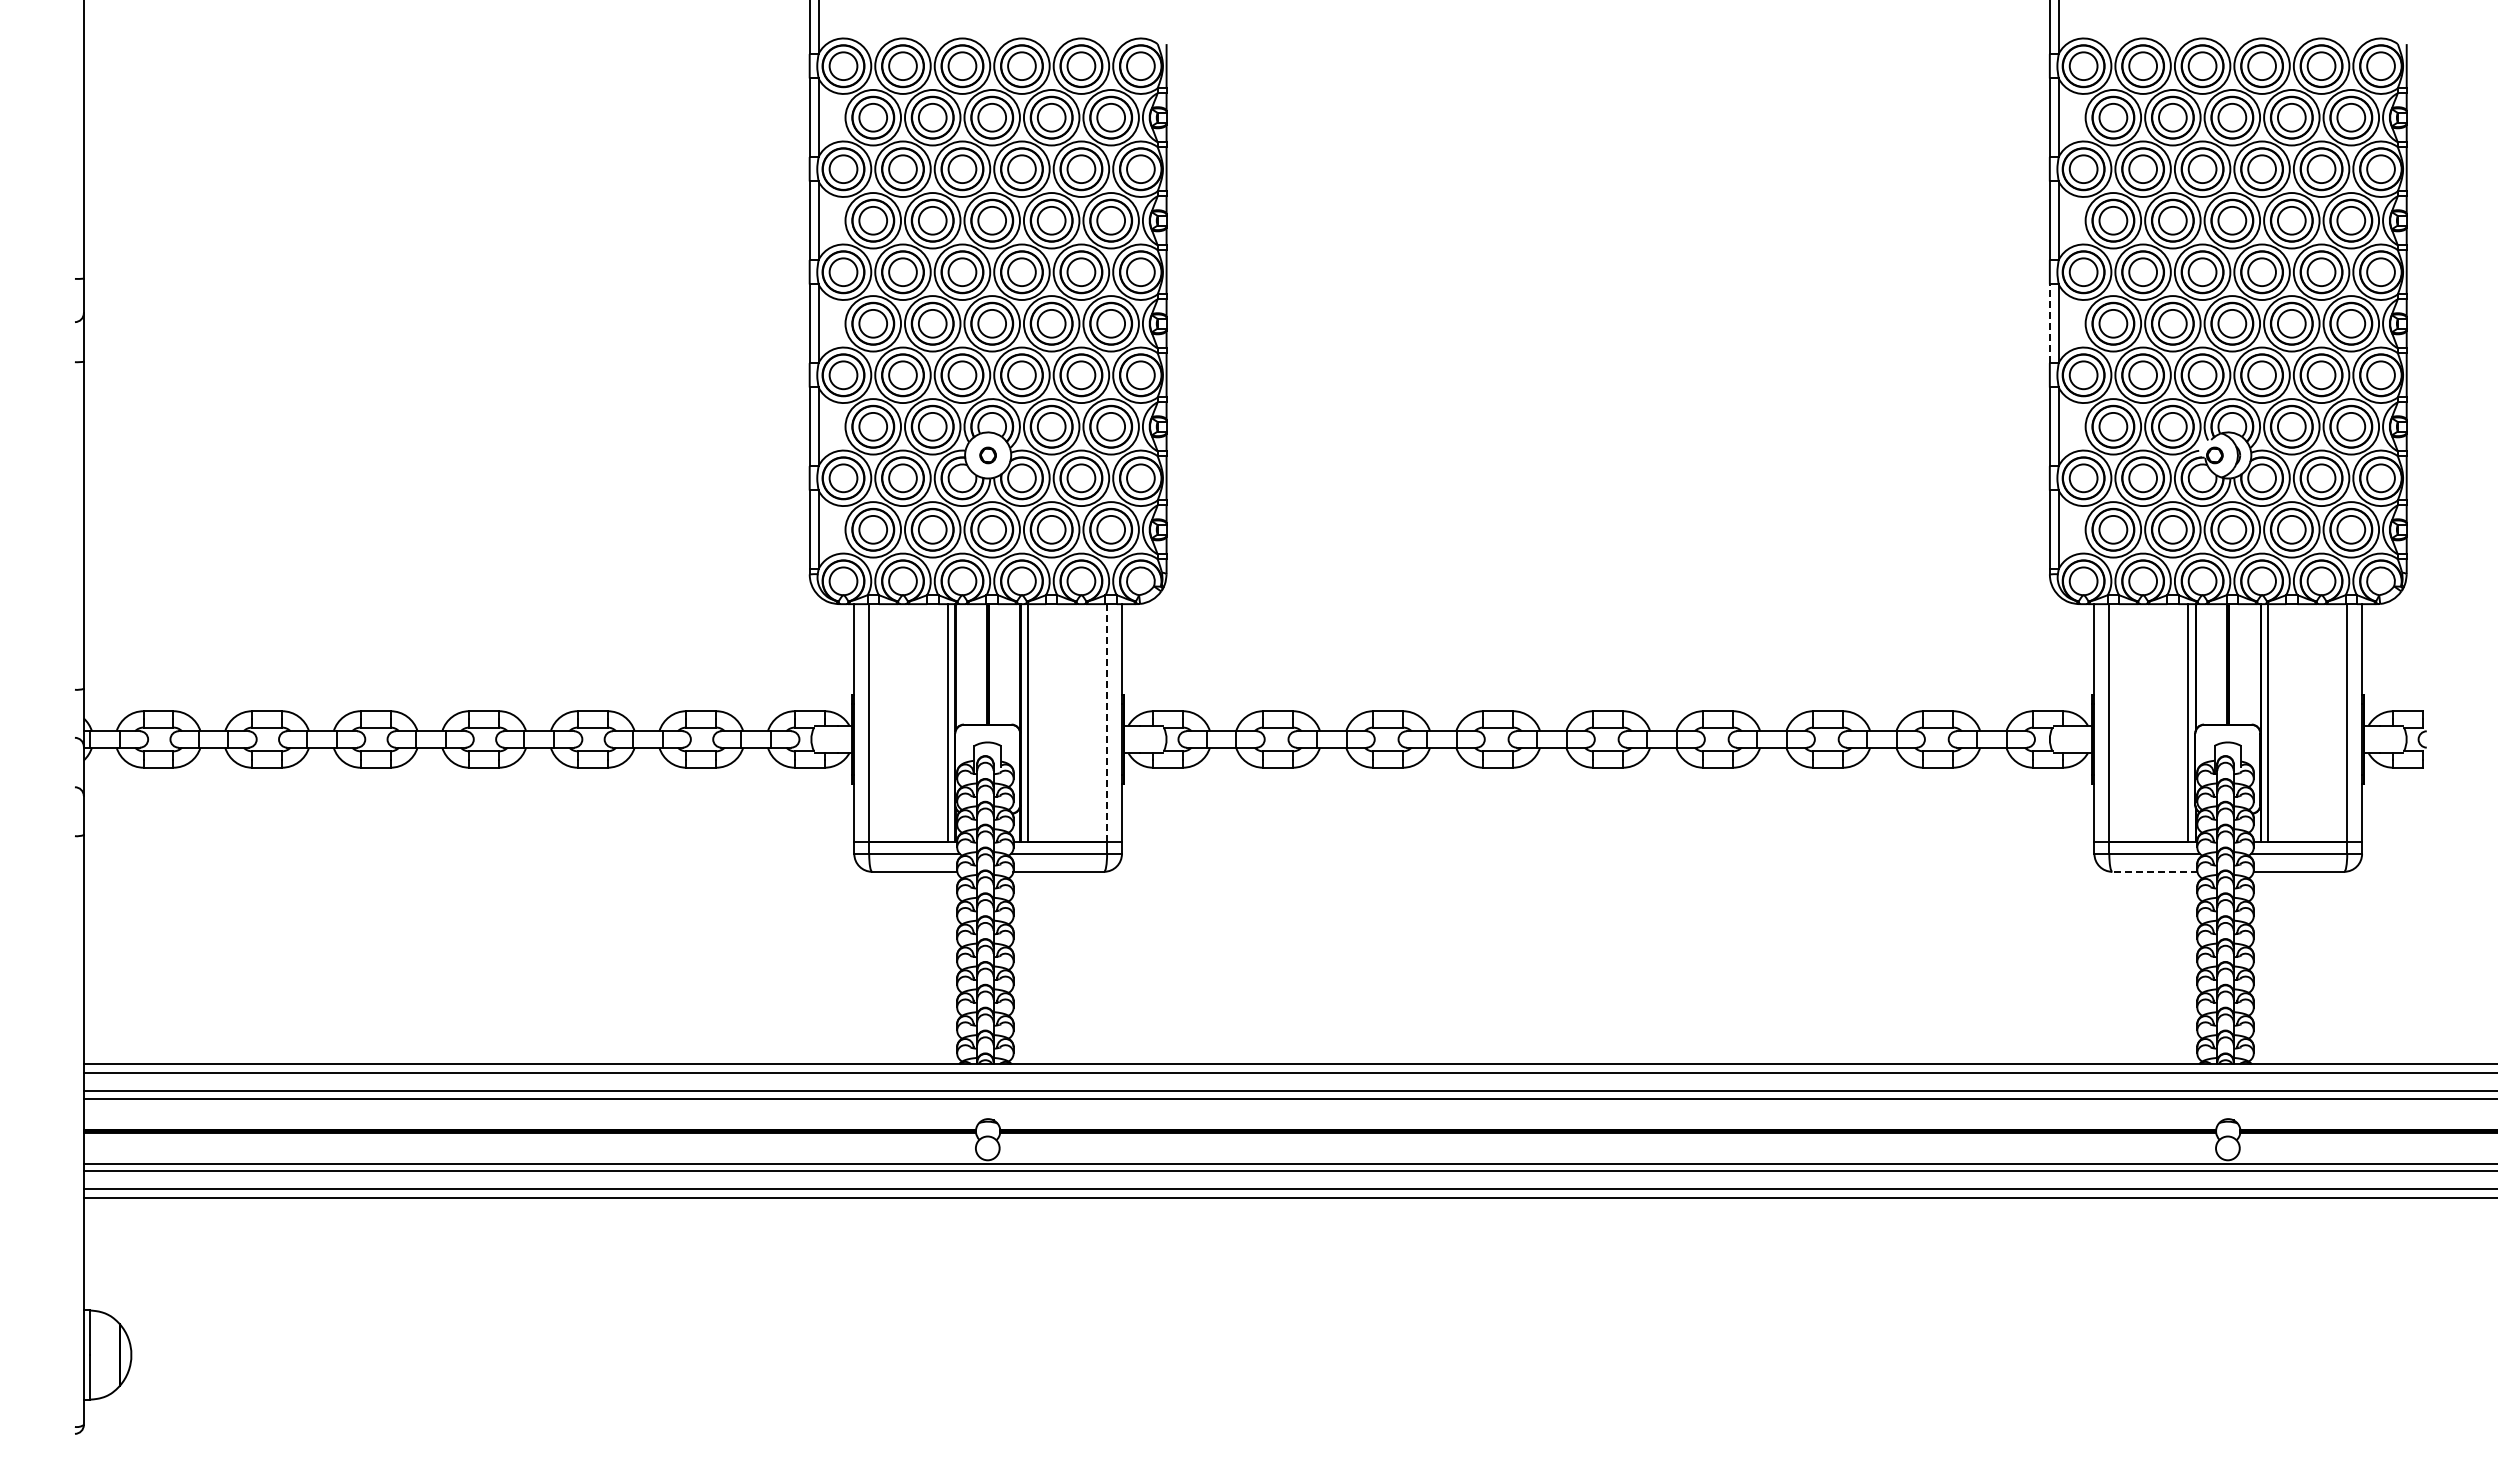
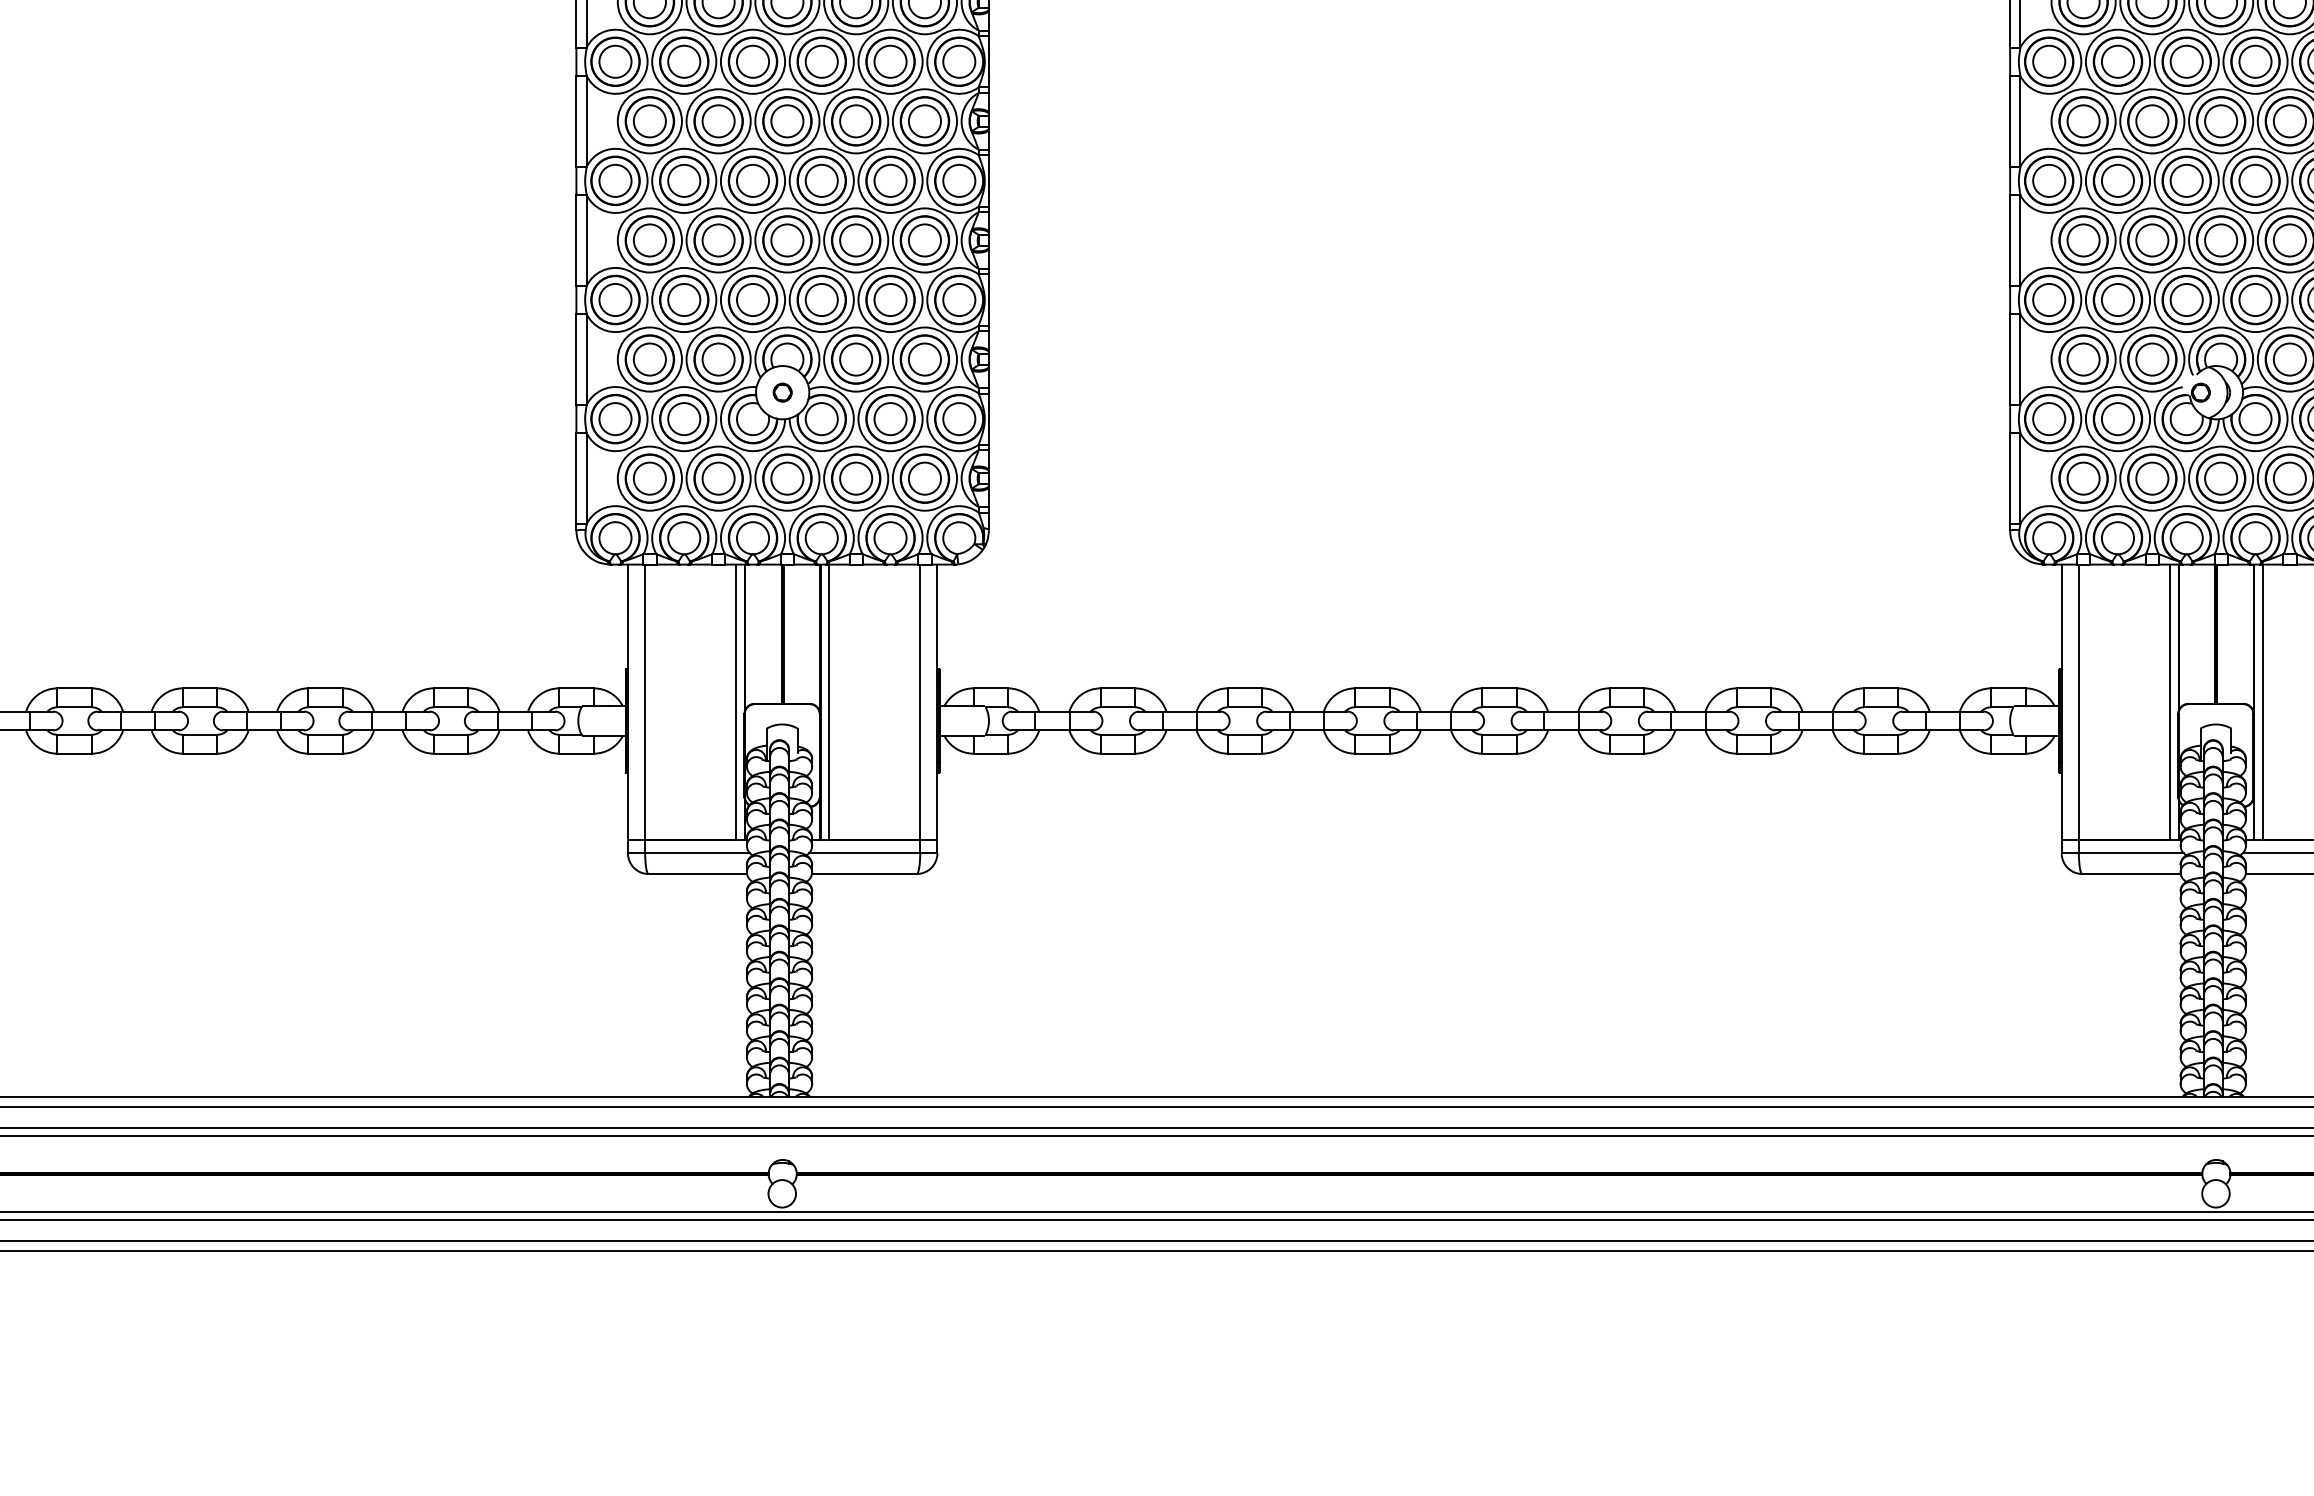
line: (2049, 323) -> (2009, 240), dashed -> solid
line: (1107, 723) -> (920, 702), dashed -> solid
line: (2154, 871) -> (2131, 873), dashed -> solid

